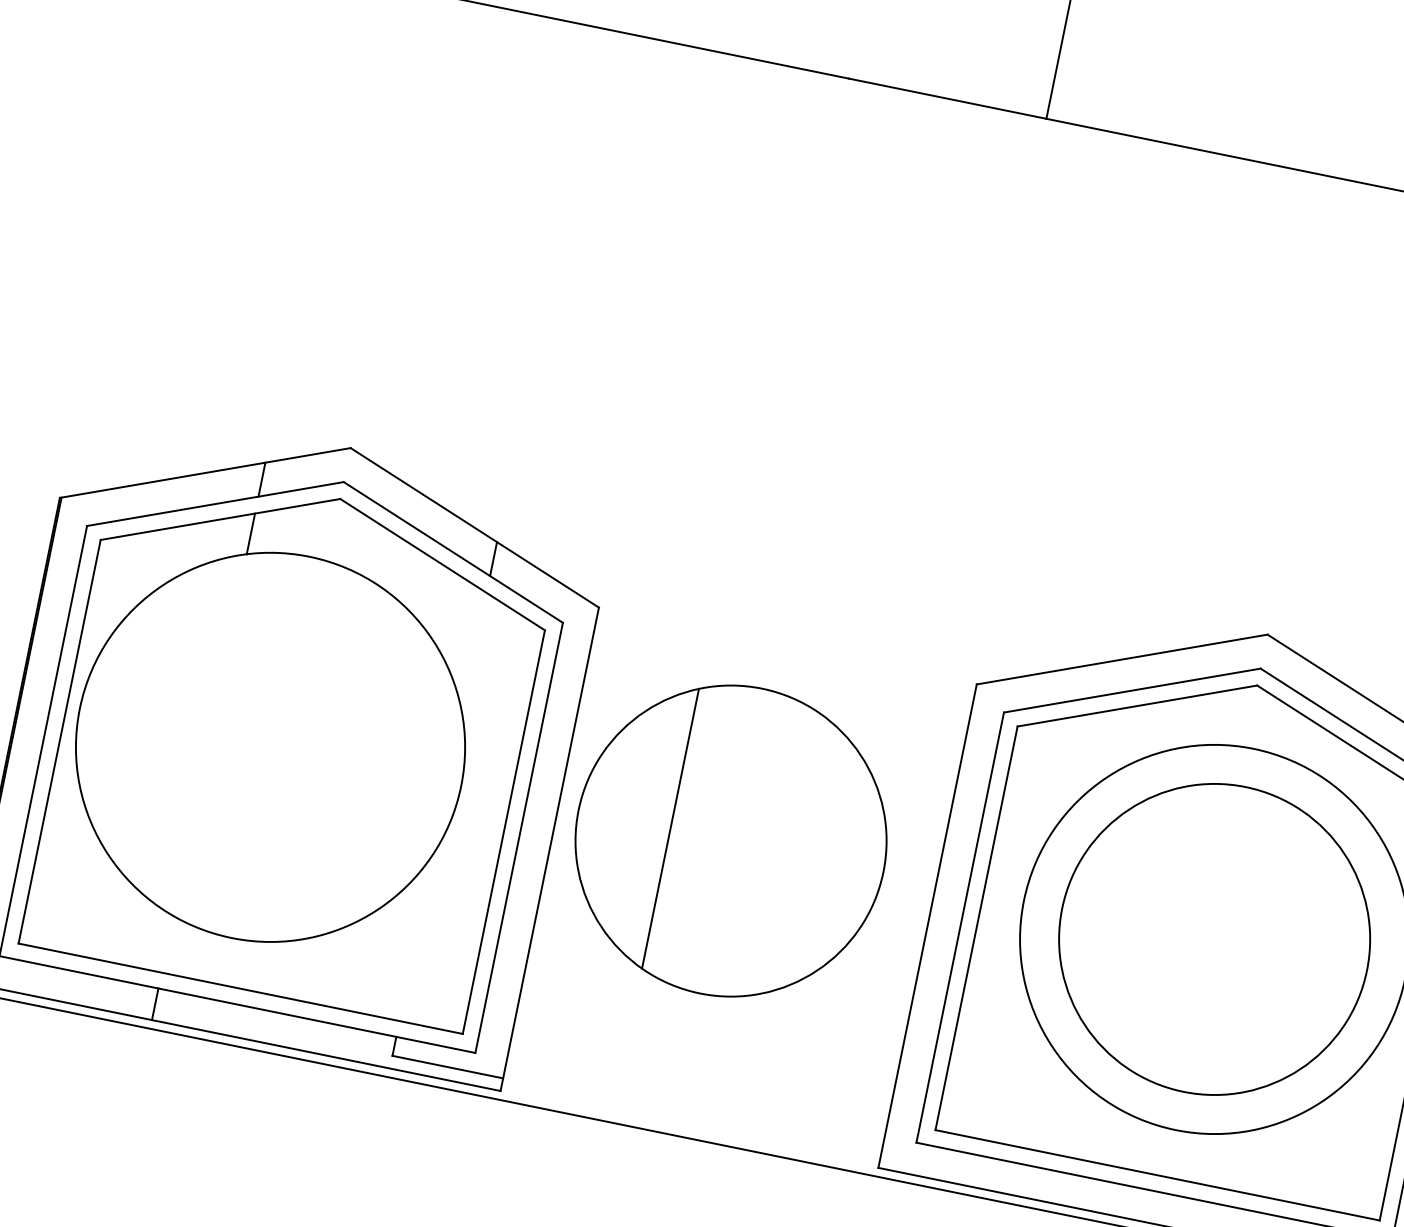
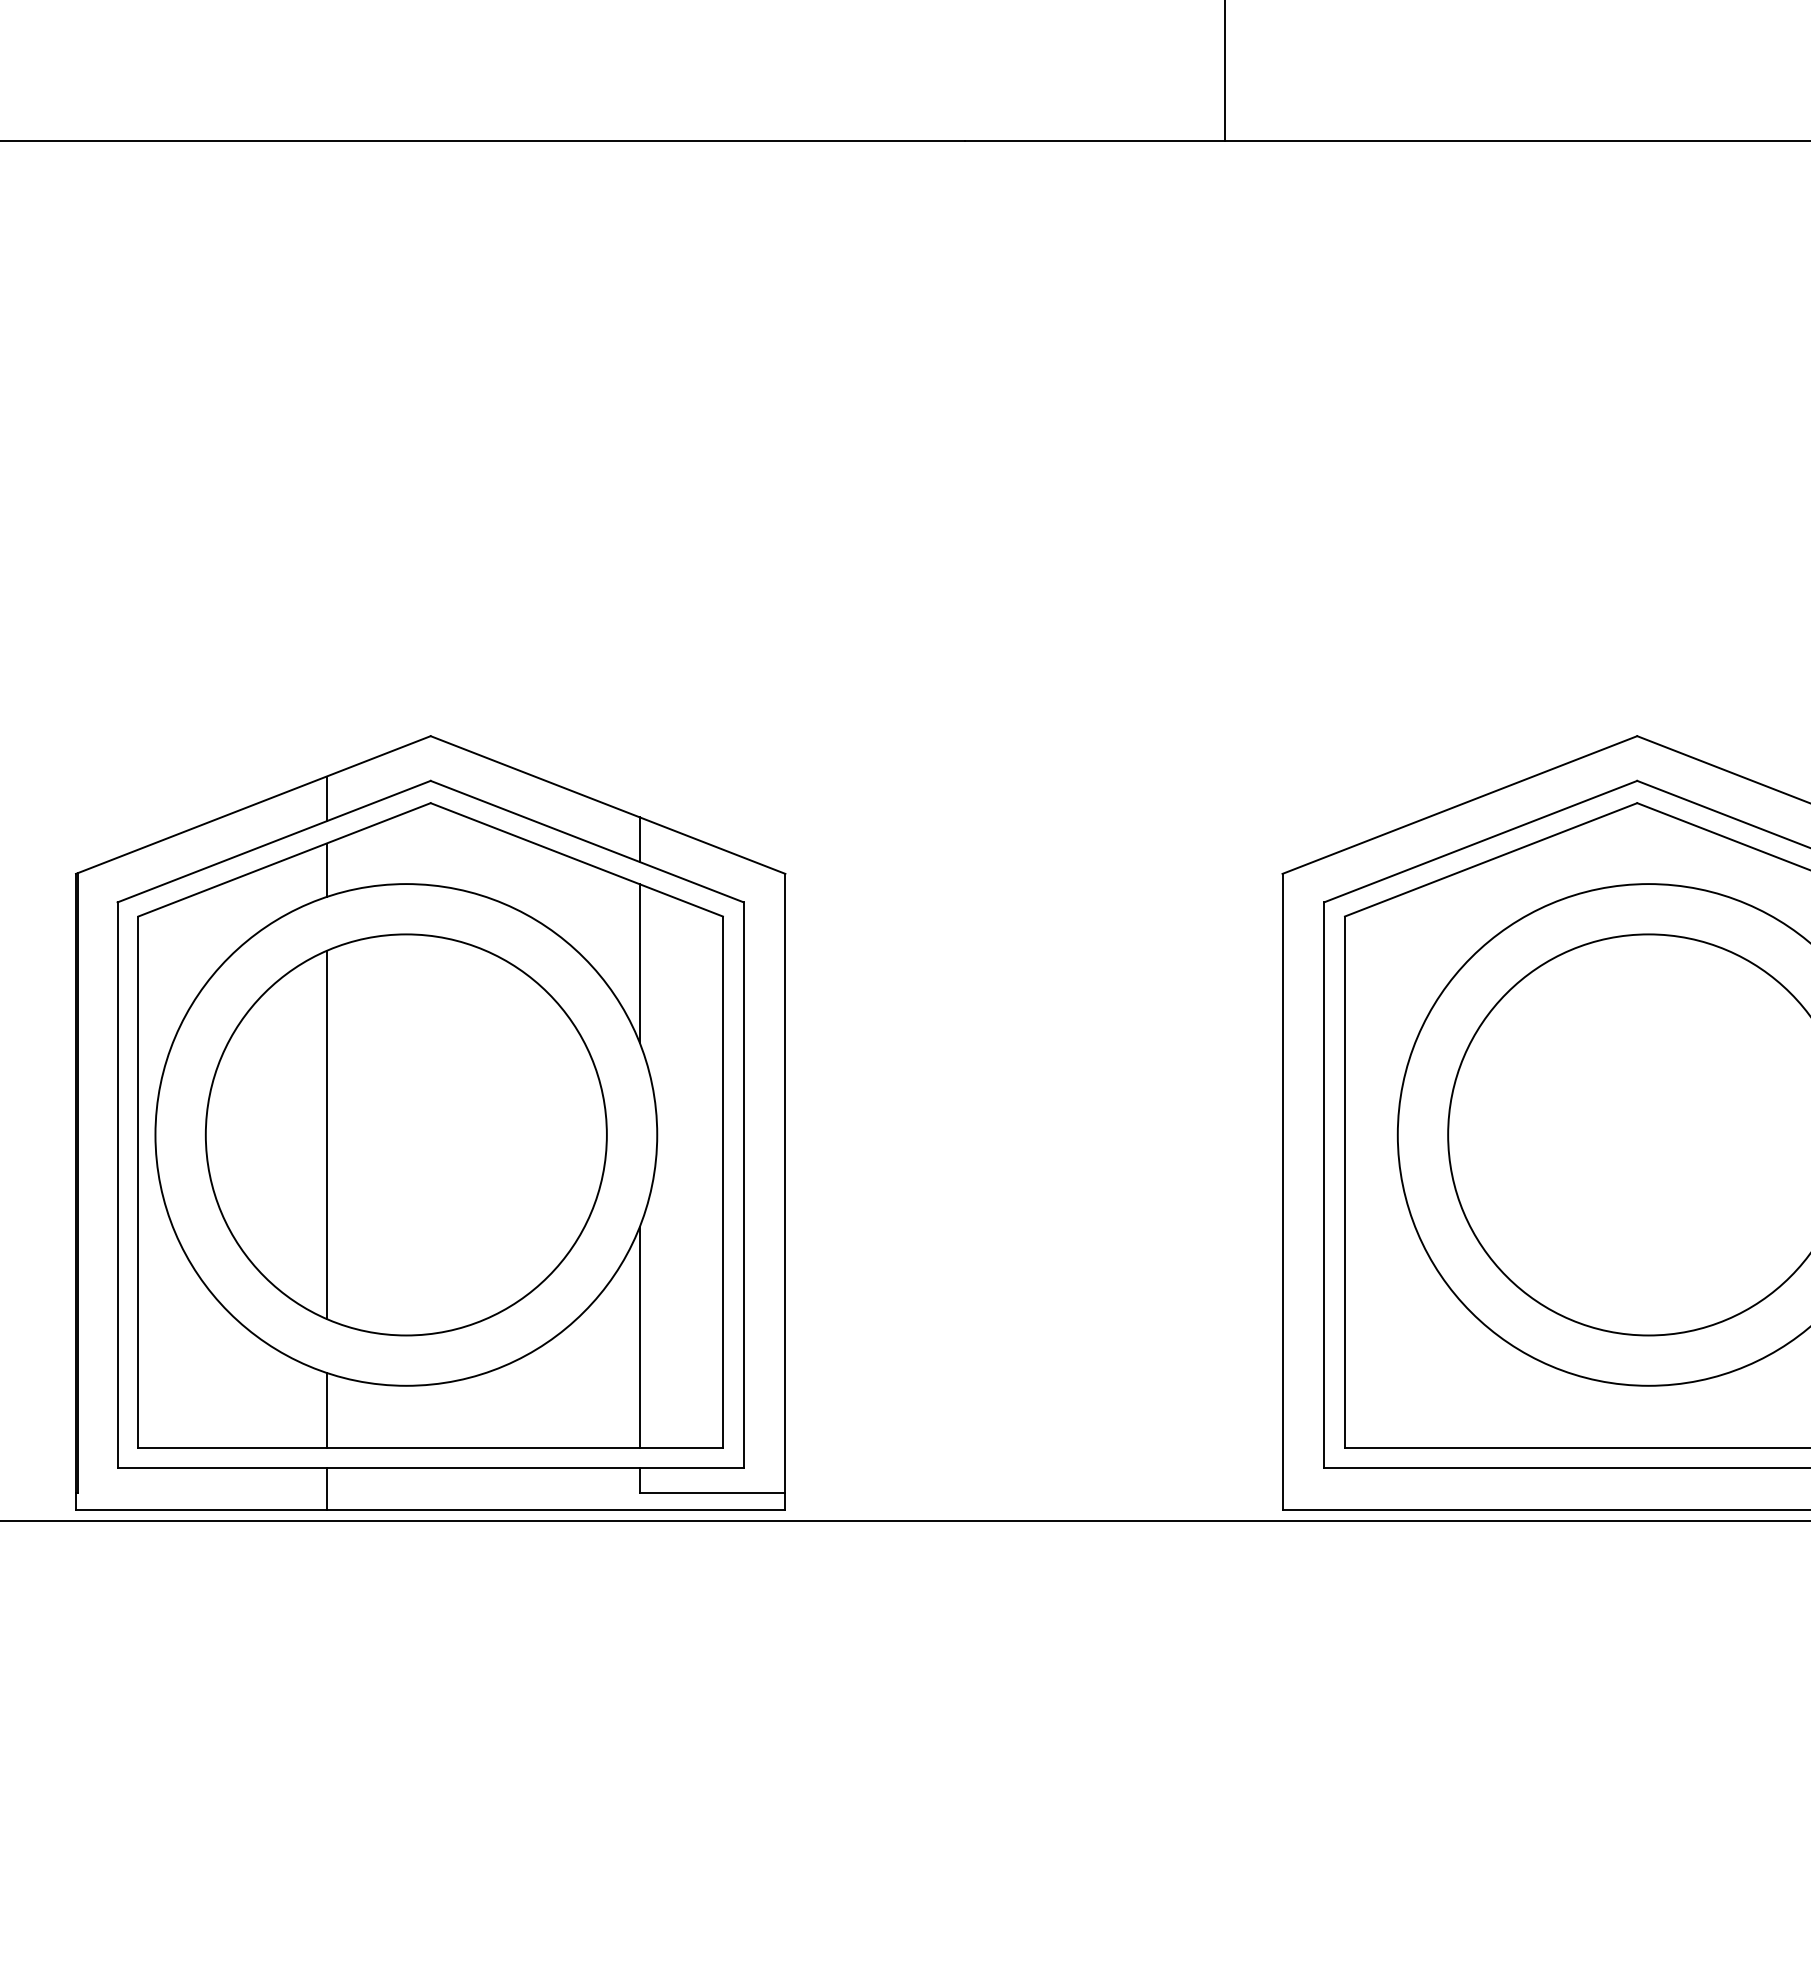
line: (474, 653) -> (639, 963), added
part: (730, 840) -> (405, 1134), moved
line: (416, 936) -> (639, 1336), added
line: (167, 943) -> (326, 1409), added

